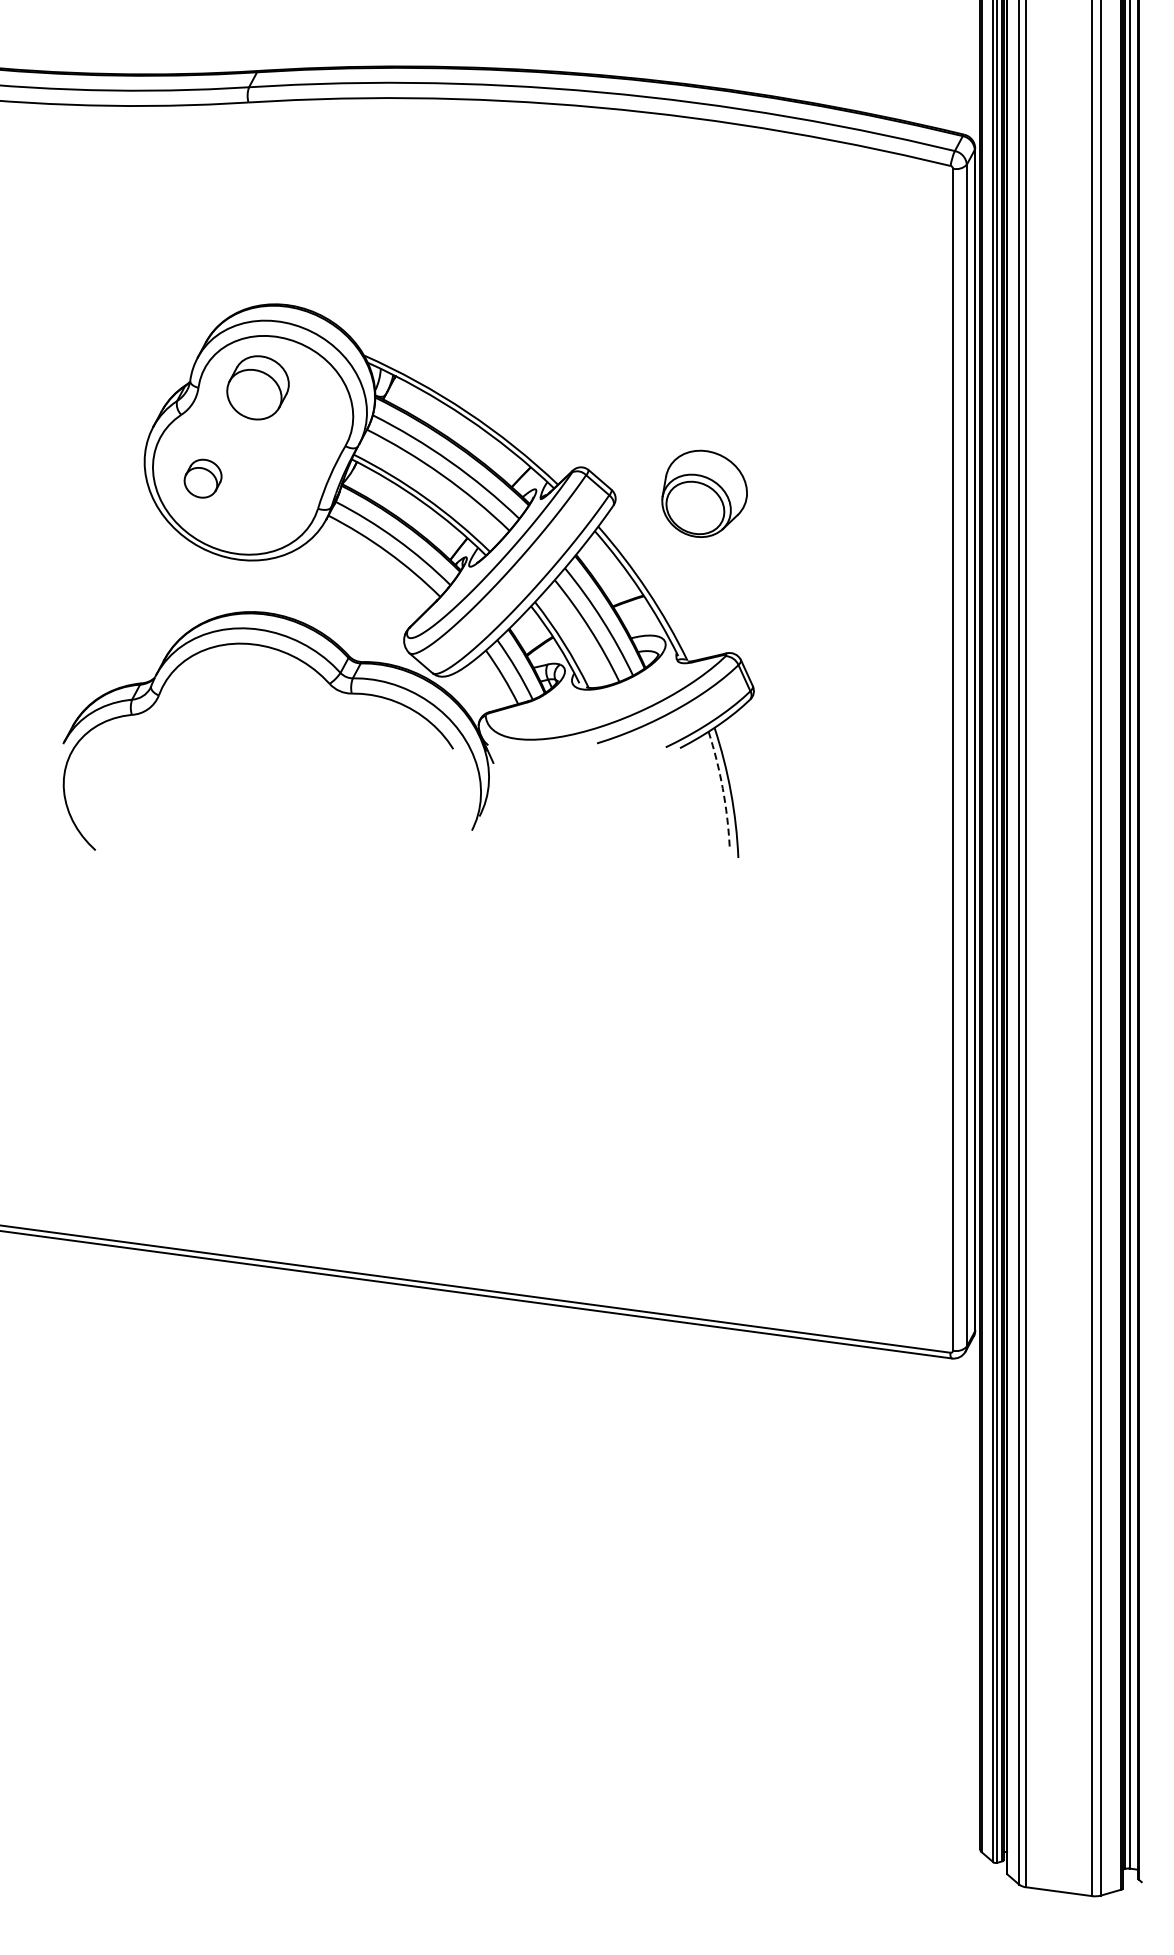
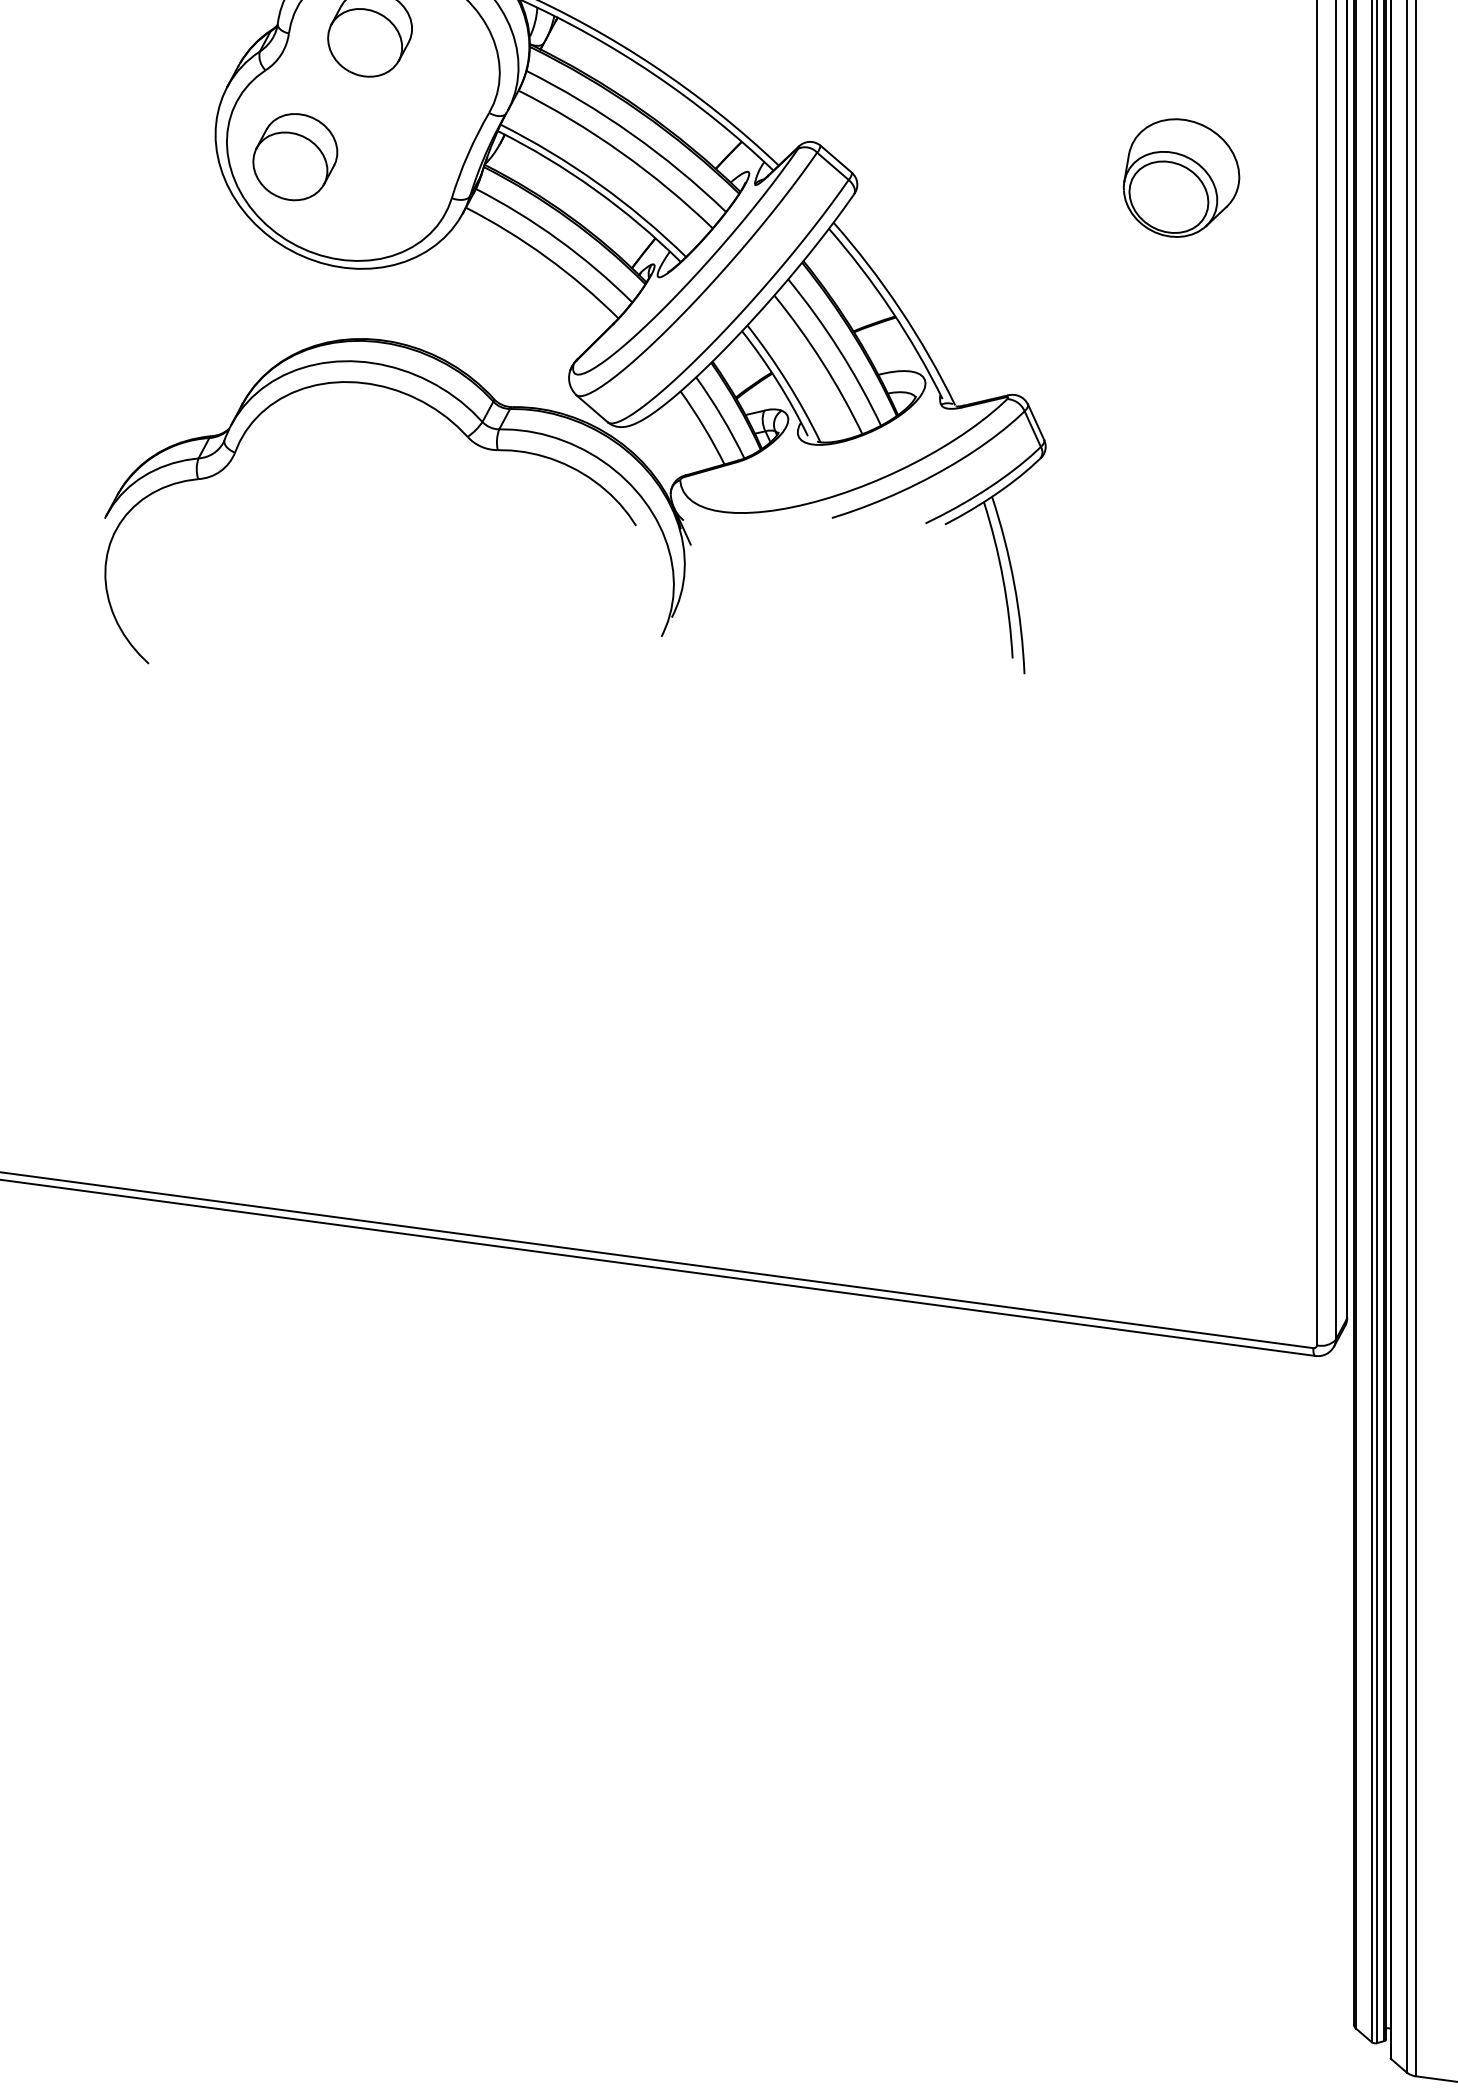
part: (202, 478) -> (294, 157), size x1.67
part: (704, 493) -> (1181, 177), moved
arc: (722, 788) -> (1002, 579), dashed -> solid

